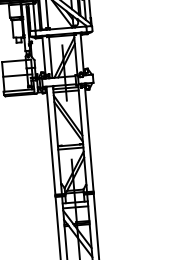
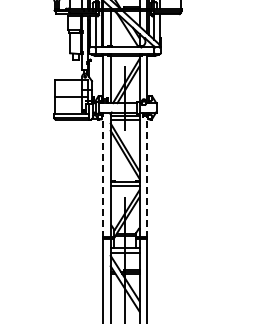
line: (89, 140) -> (147, 177), solid -> dashed
line: (51, 141) -> (103, 175), solid -> dashed

